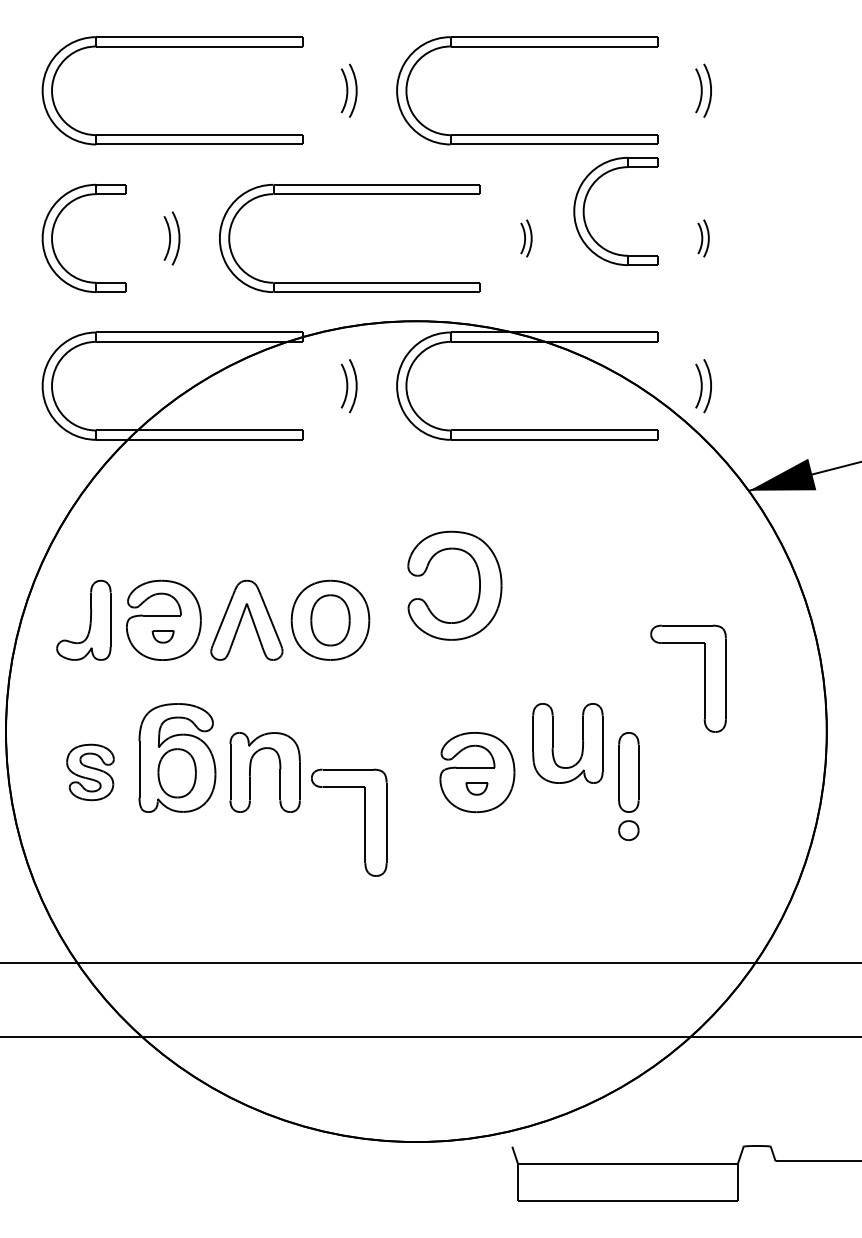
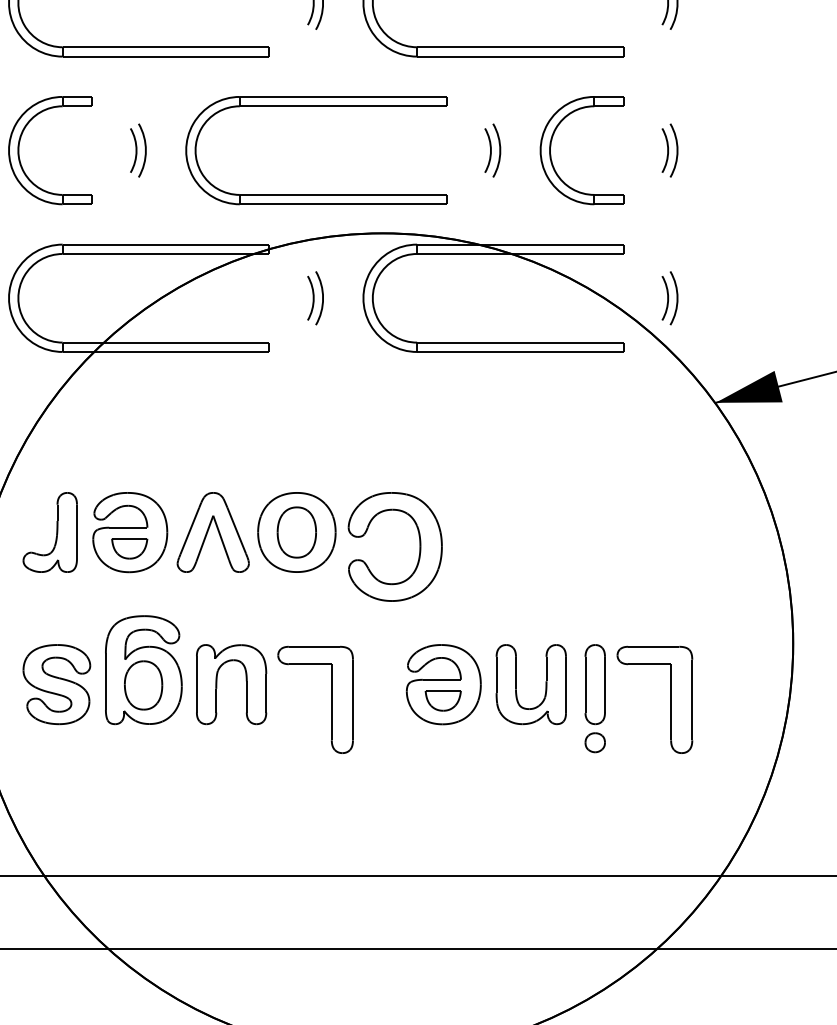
part: (585, 204) -> (551, 143), moved
part: (526, 238) -> (492, 150), size x1.43
part: (703, 238) -> (669, 150), size x1.43
part: (478, 591) -> (418, 552), moved
part: (162, 636) -> (128, 548), size x1.67
part: (704, 678) -> (670, 699), moved
part: (553, 743) -> (516, 684), moved
part: (90, 772) -> (56, 684), size x1.43
part: (476, 788) -> (442, 700), size x1.67
part: (364, 822) -> (330, 699), moved

